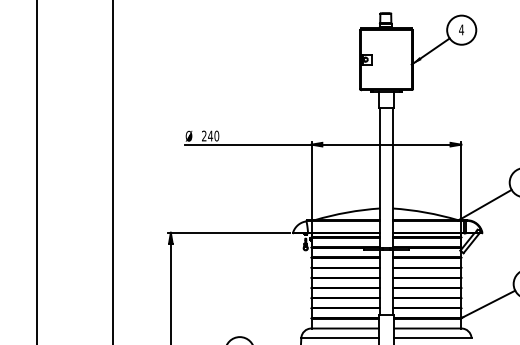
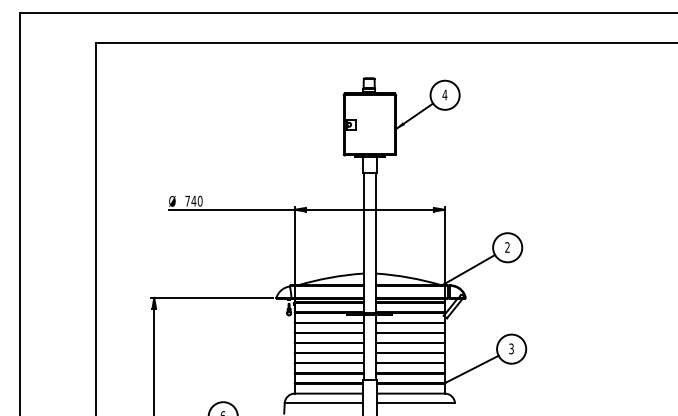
text: (204, 135) -> (187, 200), 240 -> 740

